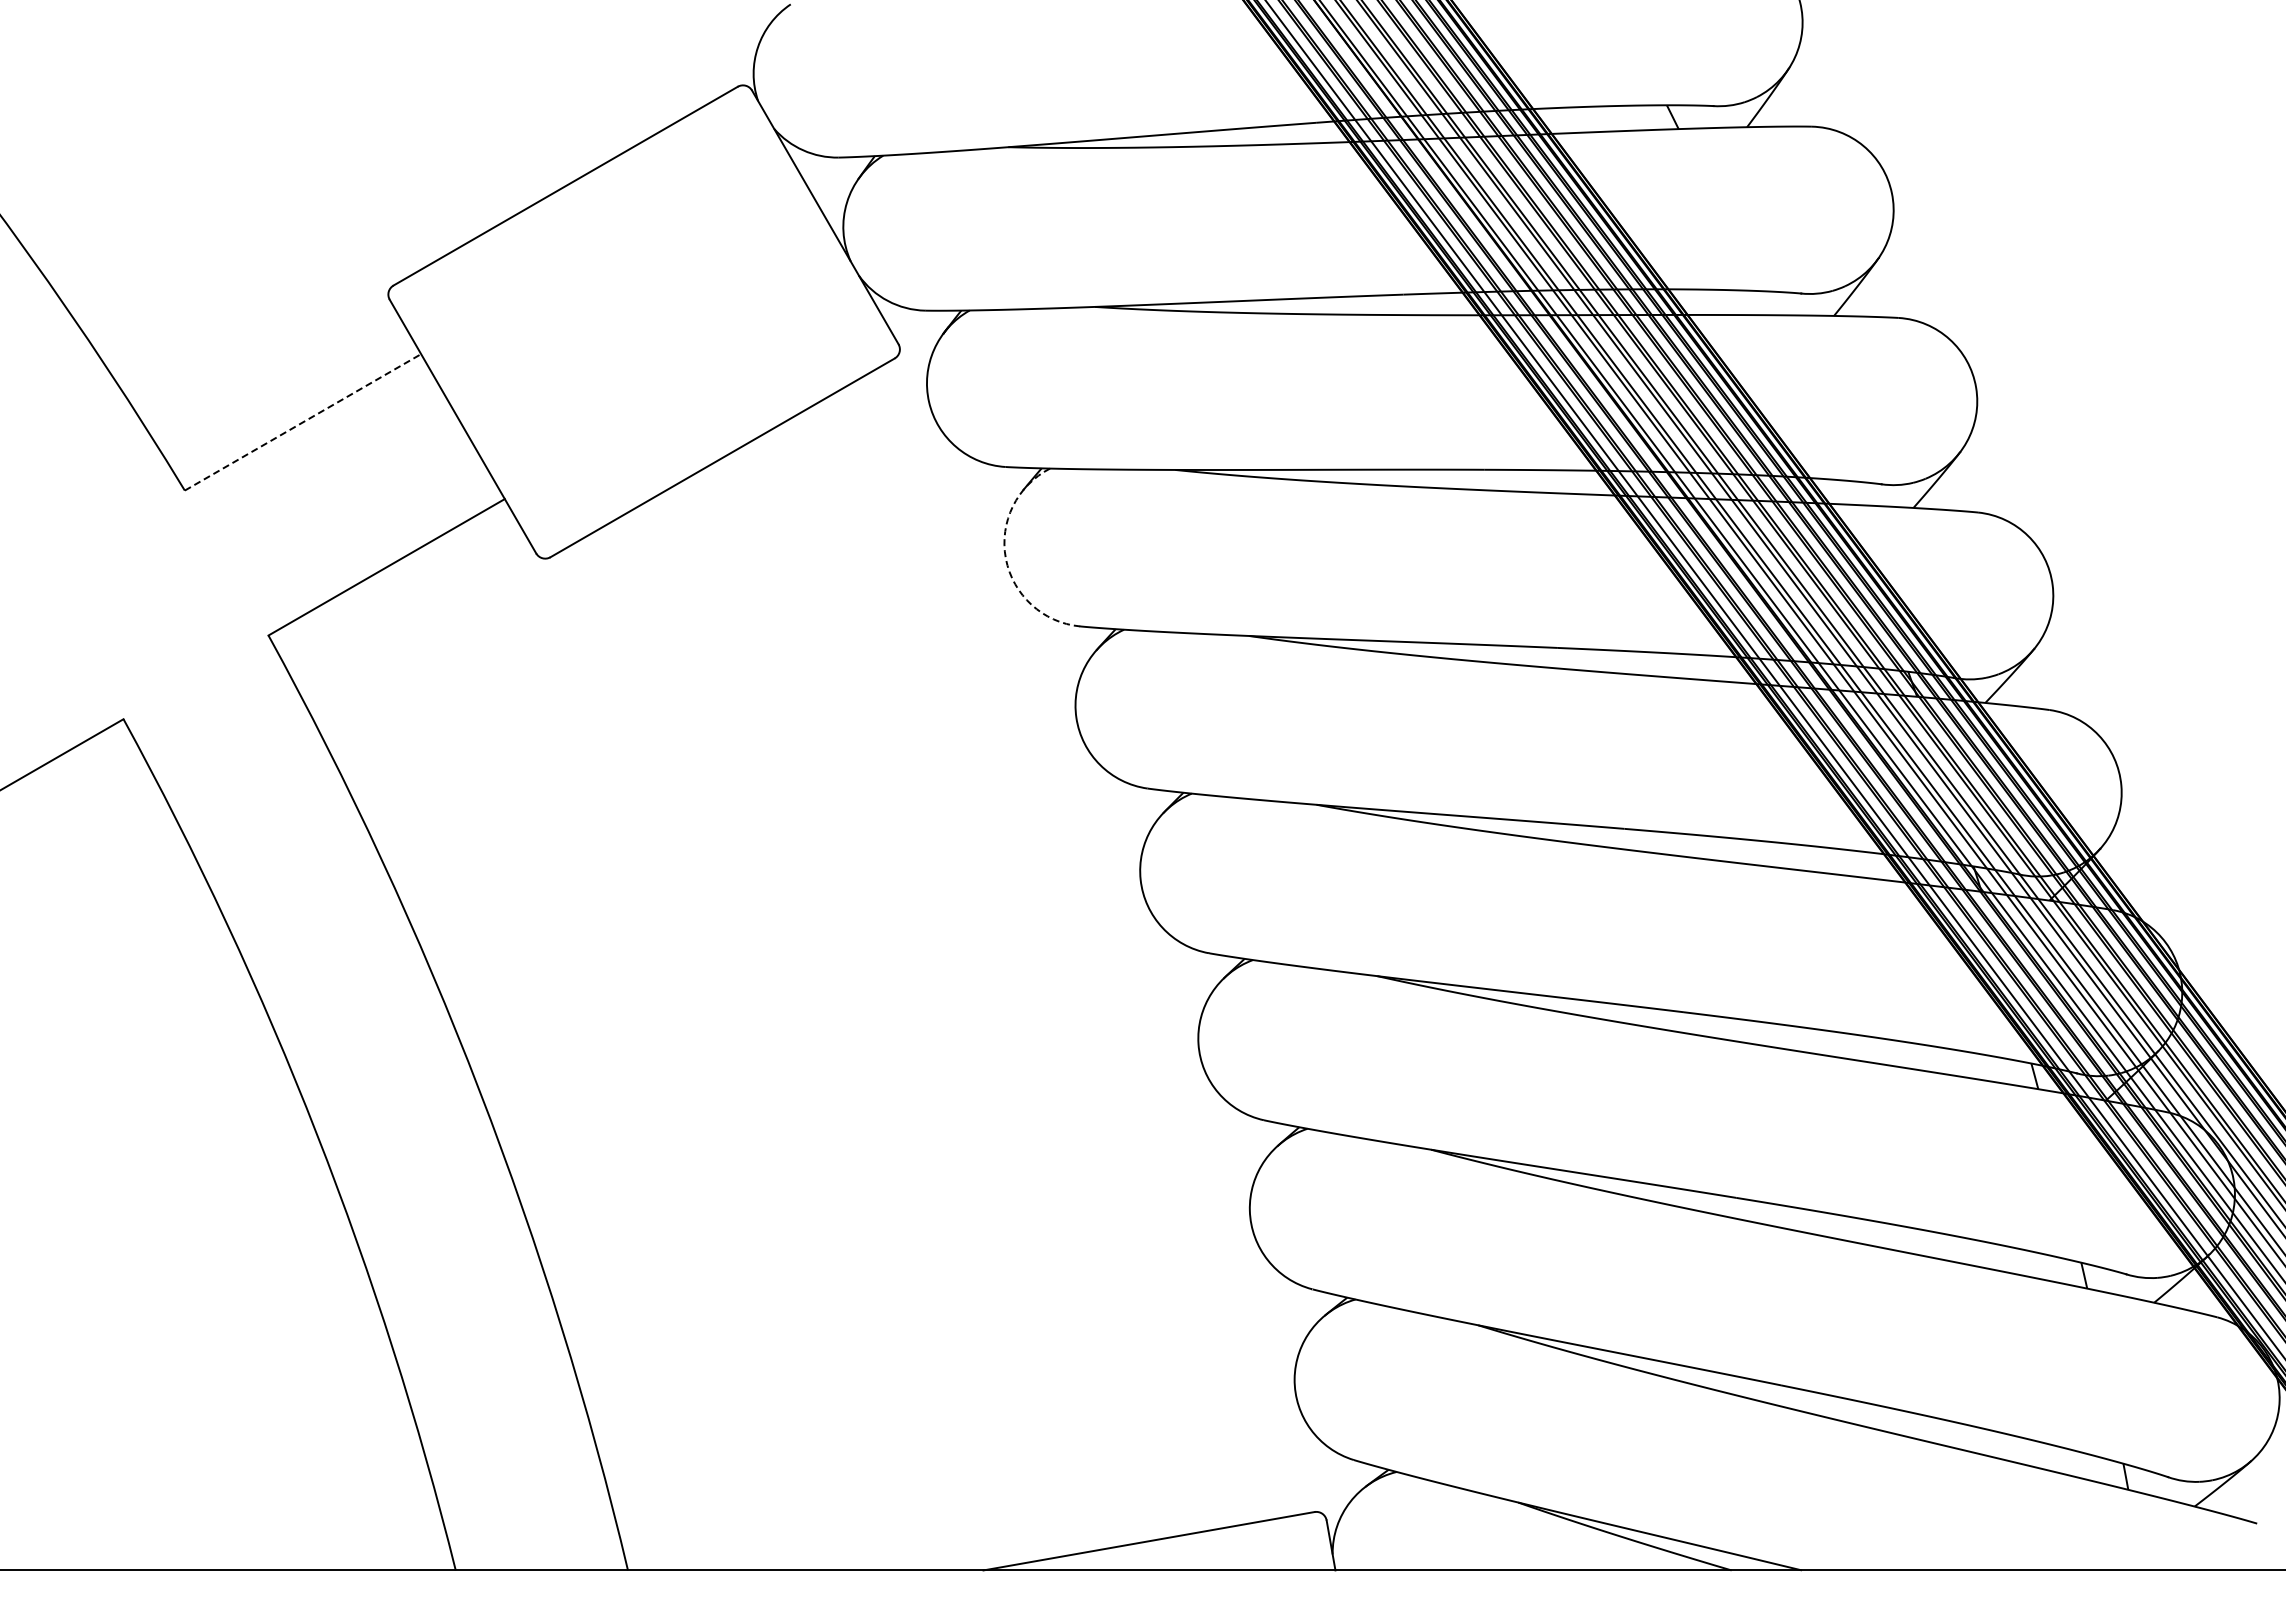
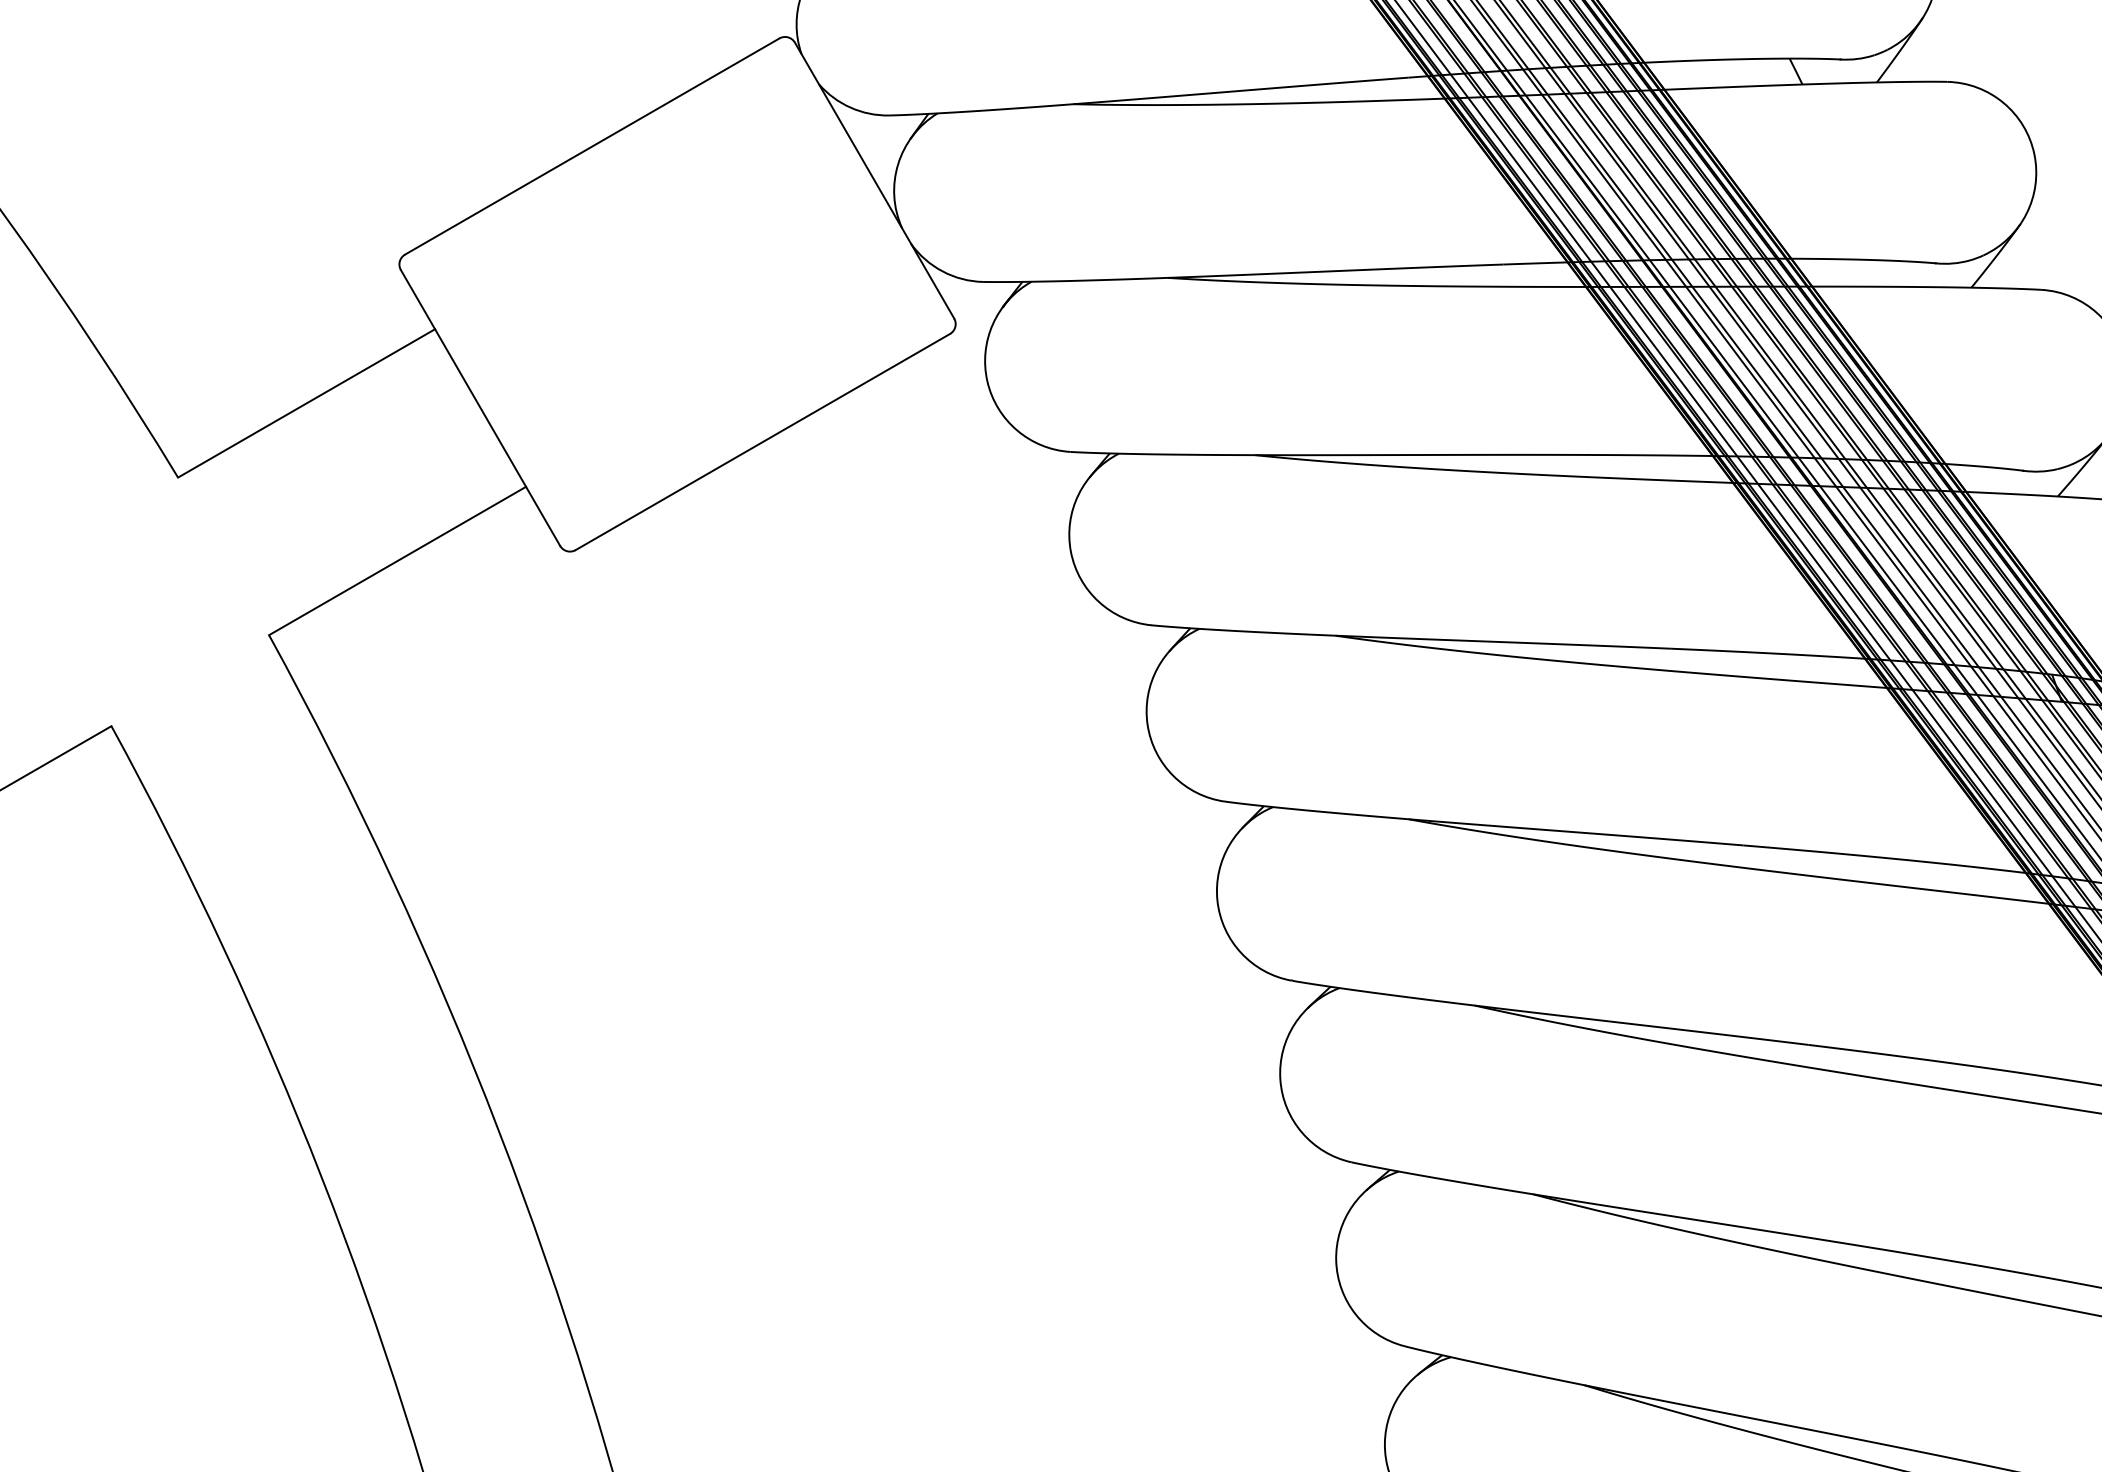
line: (303, 422) -> (307, 403), dashed -> solid
arc: (1005, 558) -> (1070, 551), dashed -> solid

